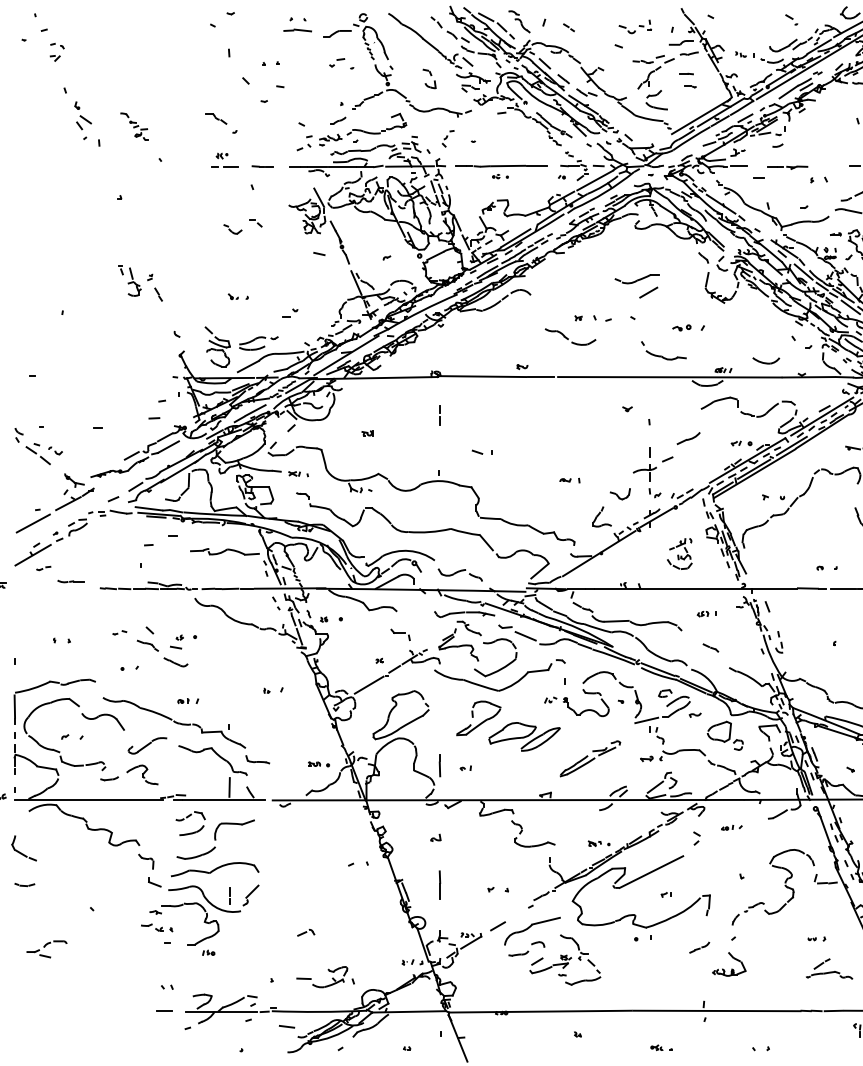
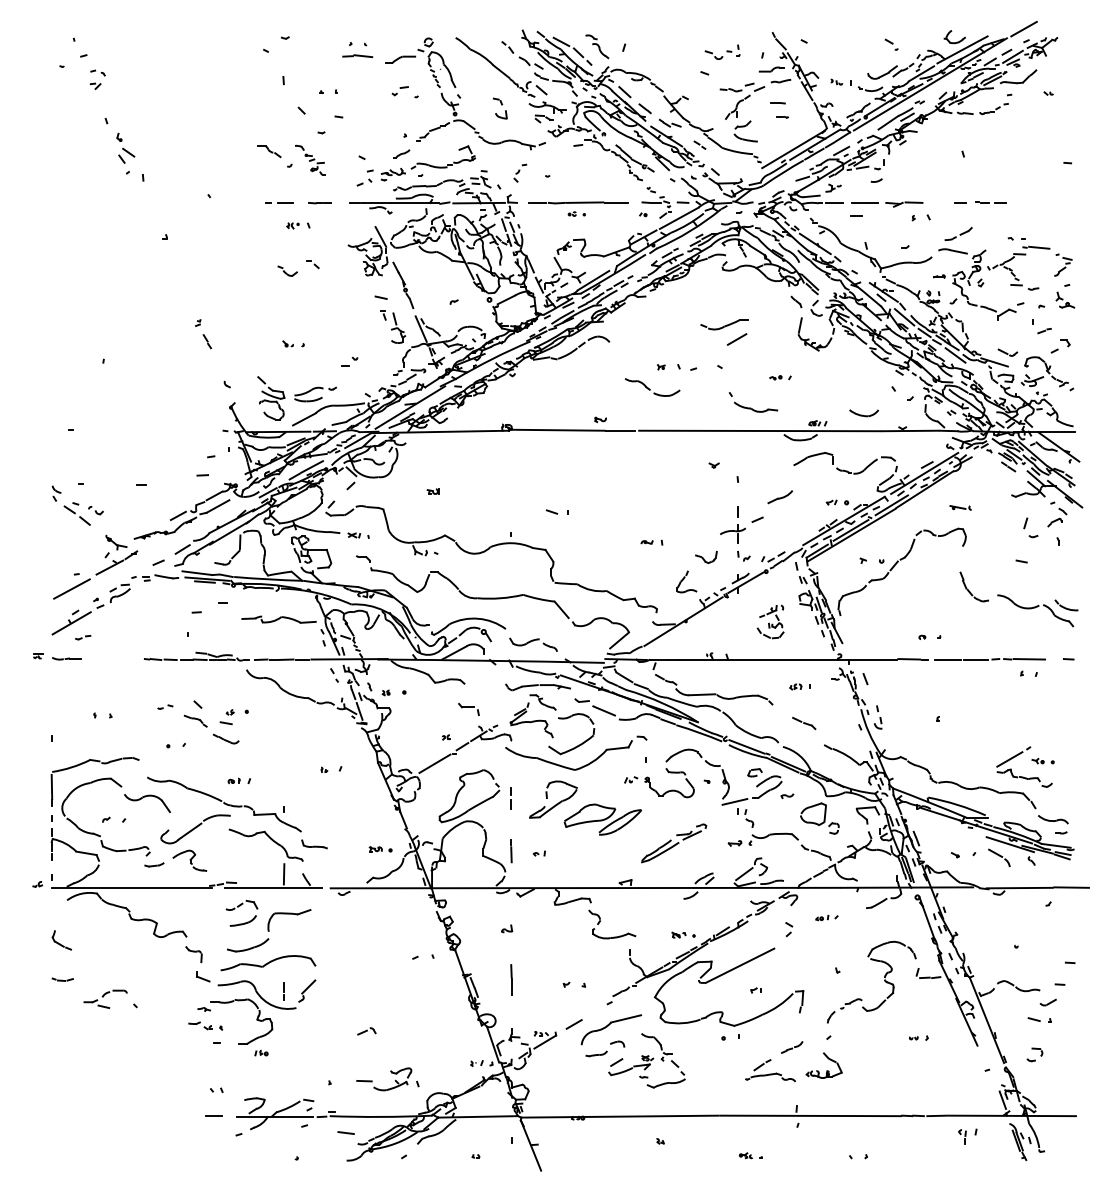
line: (568, 27) -> (699, 144), moved
part: (134, 126) -> (310, 159), moved
part: (221, 155) -> (292, 225), moved
part: (787, 167) -> (887, 204), size x1.67
part: (130, 280) -> (393, 326), moved
part: (688, 327) -> (780, 377), size x0.62
line: (439, 416) -> (510, 799), moved
part: (70, 581) -> (66, 658), moved
part: (711, 647) -> (804, 723), size x1.43
part: (147, 745) -> (195, 829), size x1.67
part: (23, 848) -> (61, 940), size x0.71
part: (46, 948) -> (105, 998), moved
part: (829, 968) -> (770, 1070), moved

